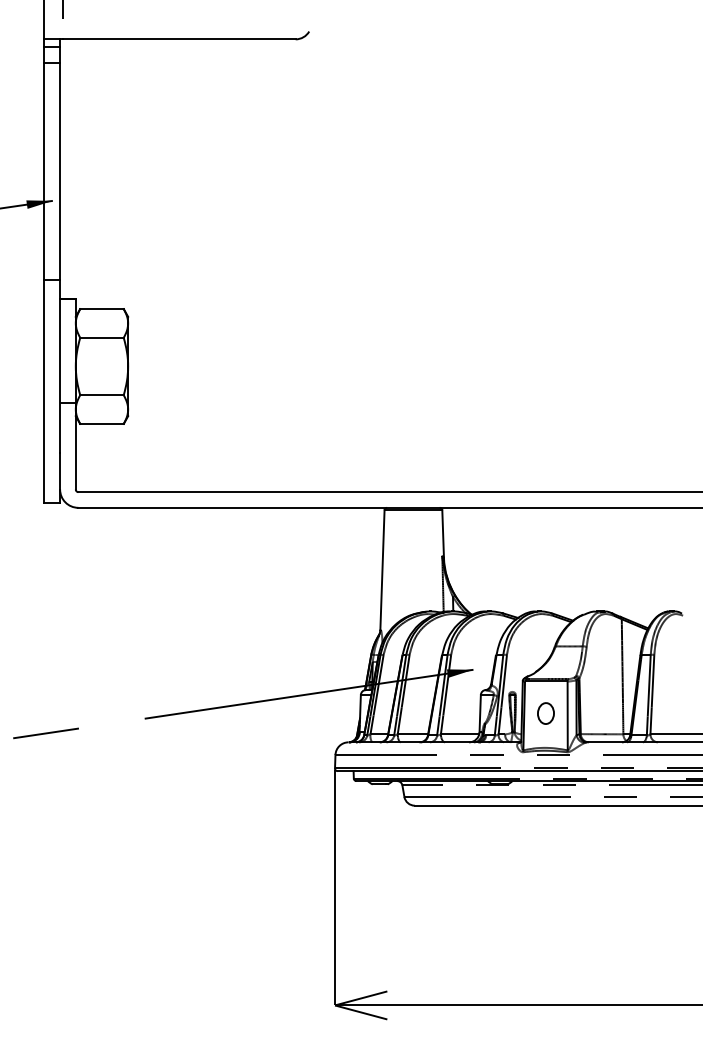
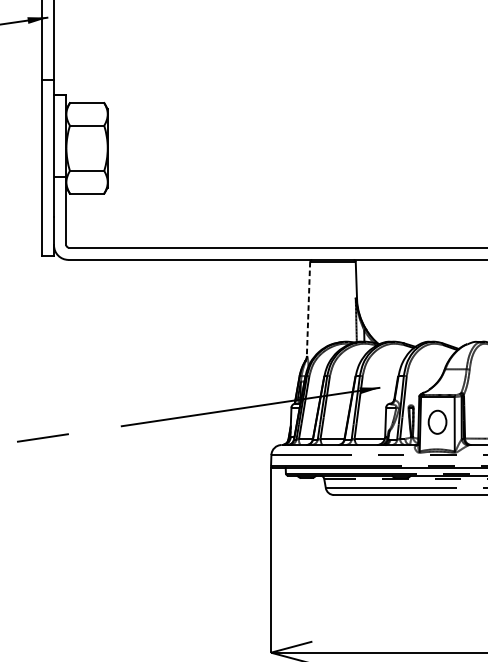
line: (382, 570) -> (308, 309), solid -> dashed
part: (545, 713) -> (437, 422), size x1.4

